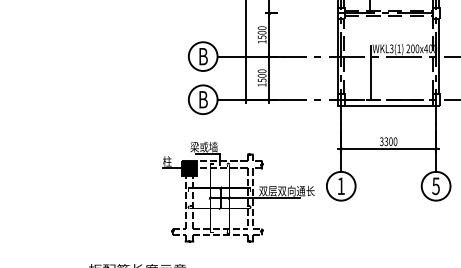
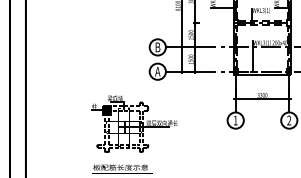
text: (202, 99) -> (157, 71), B -> A
text: (436, 186) -> (289, 120), 5 -> 2
part: (238, 191) -> (134, 123), moved

